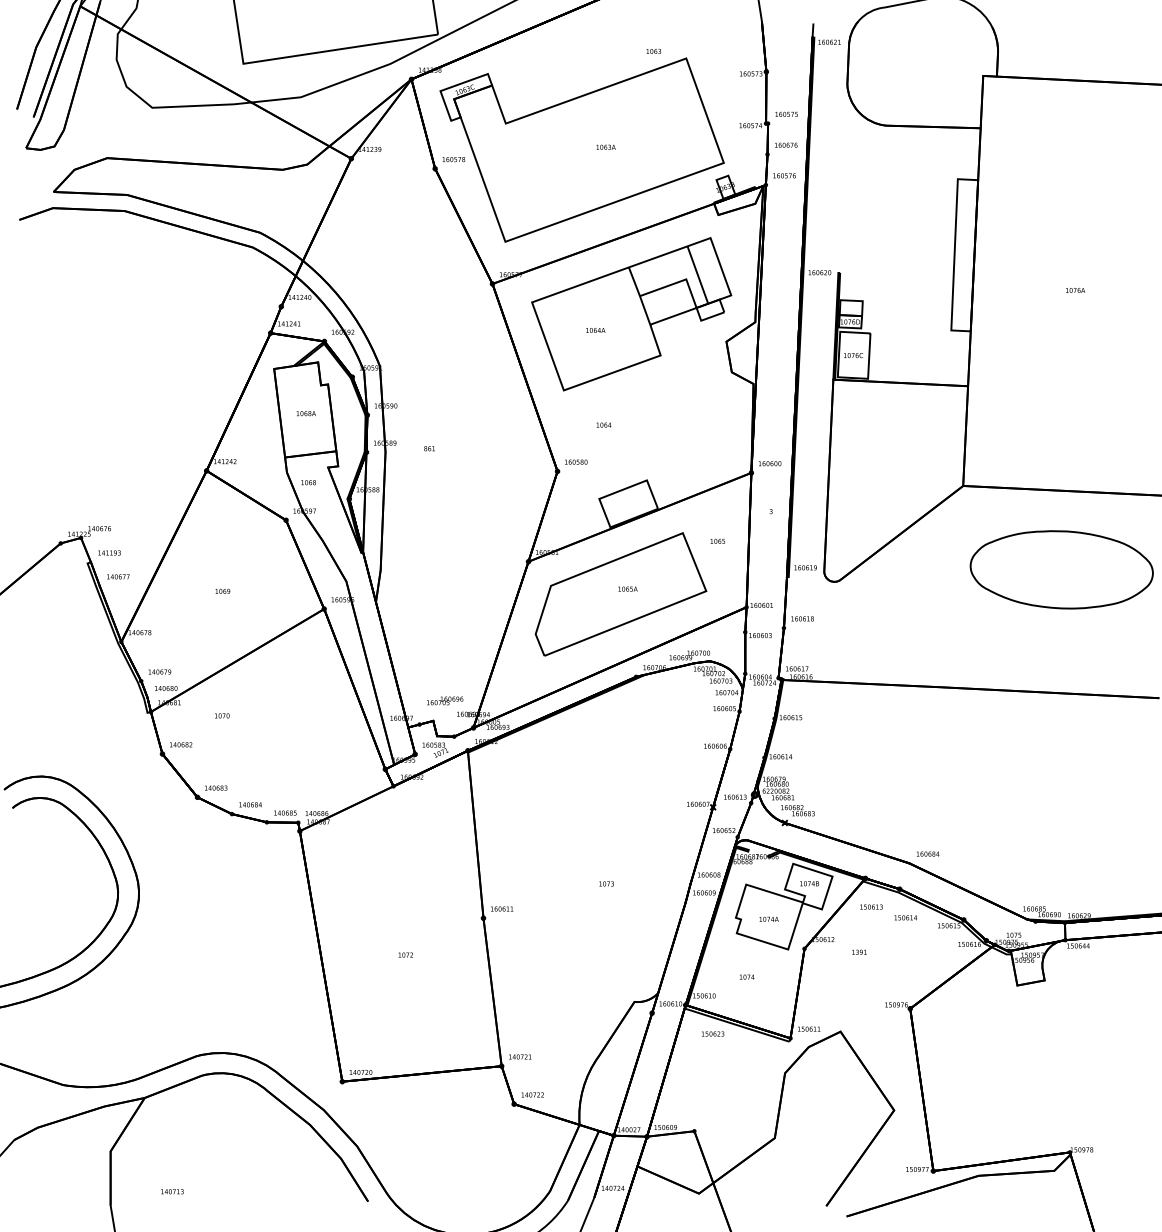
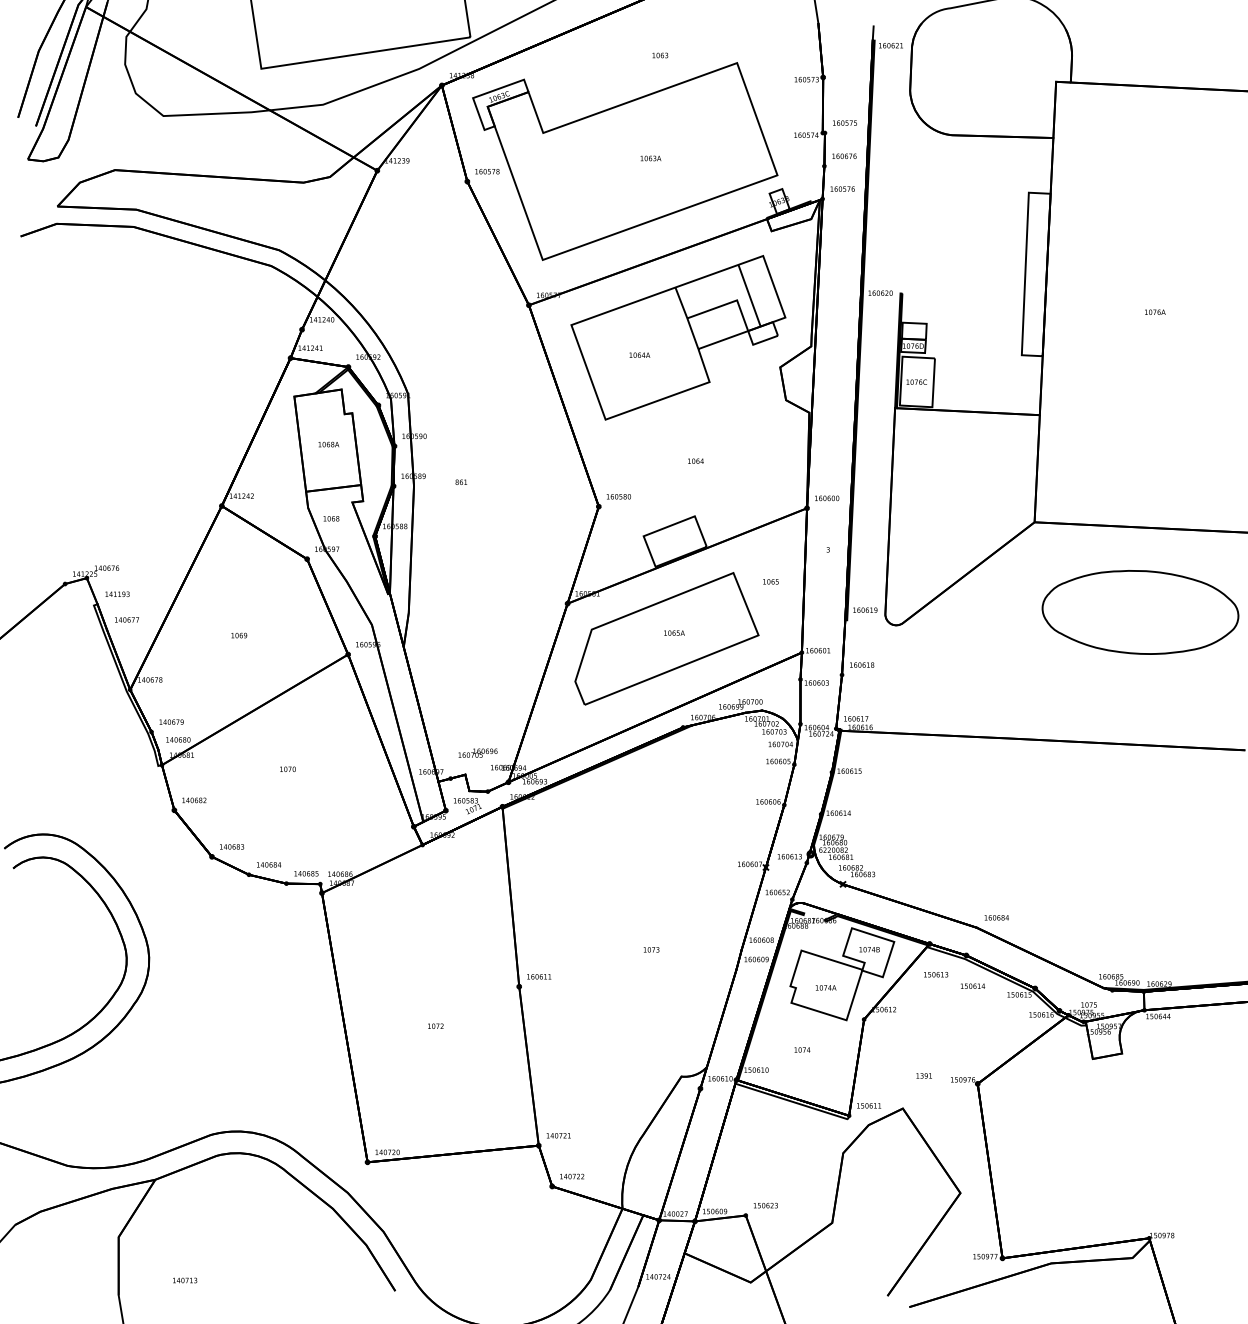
text: (653, 50) -> (659, 54), moved
text: (603, 424) -> (695, 460), moved
text: (222, 715) -> (288, 768), moved
text: (859, 951) -> (924, 1075), moved
text: (713, 1033) -> (766, 1205), moved

